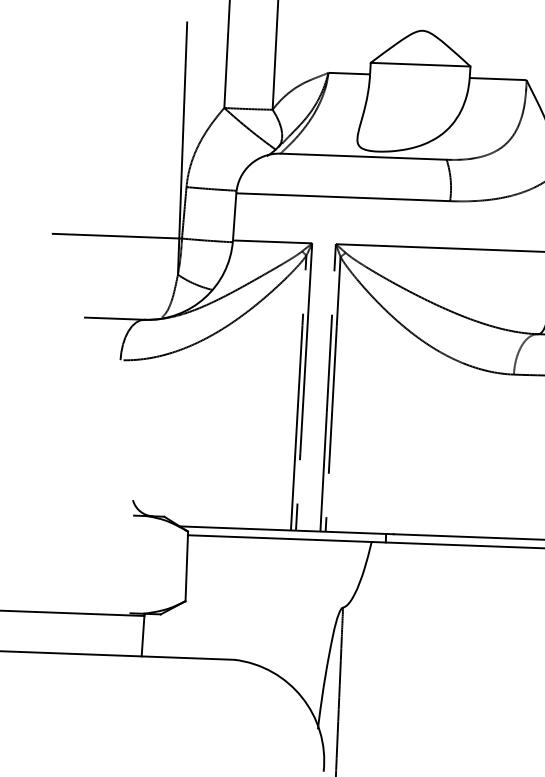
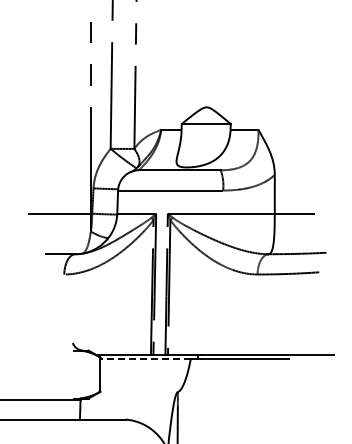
line: (279, 539) -> (145, 359), solid -> dashed

